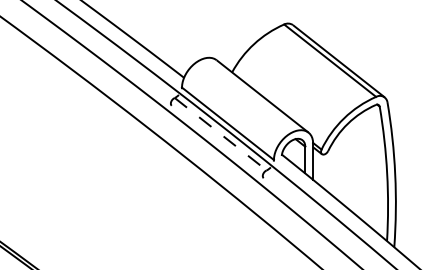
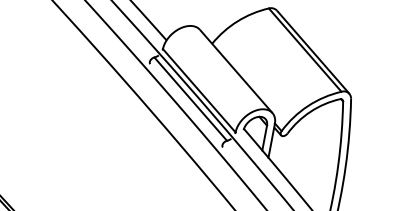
line: (220, 134) -> (190, 99), dashed -> solid

